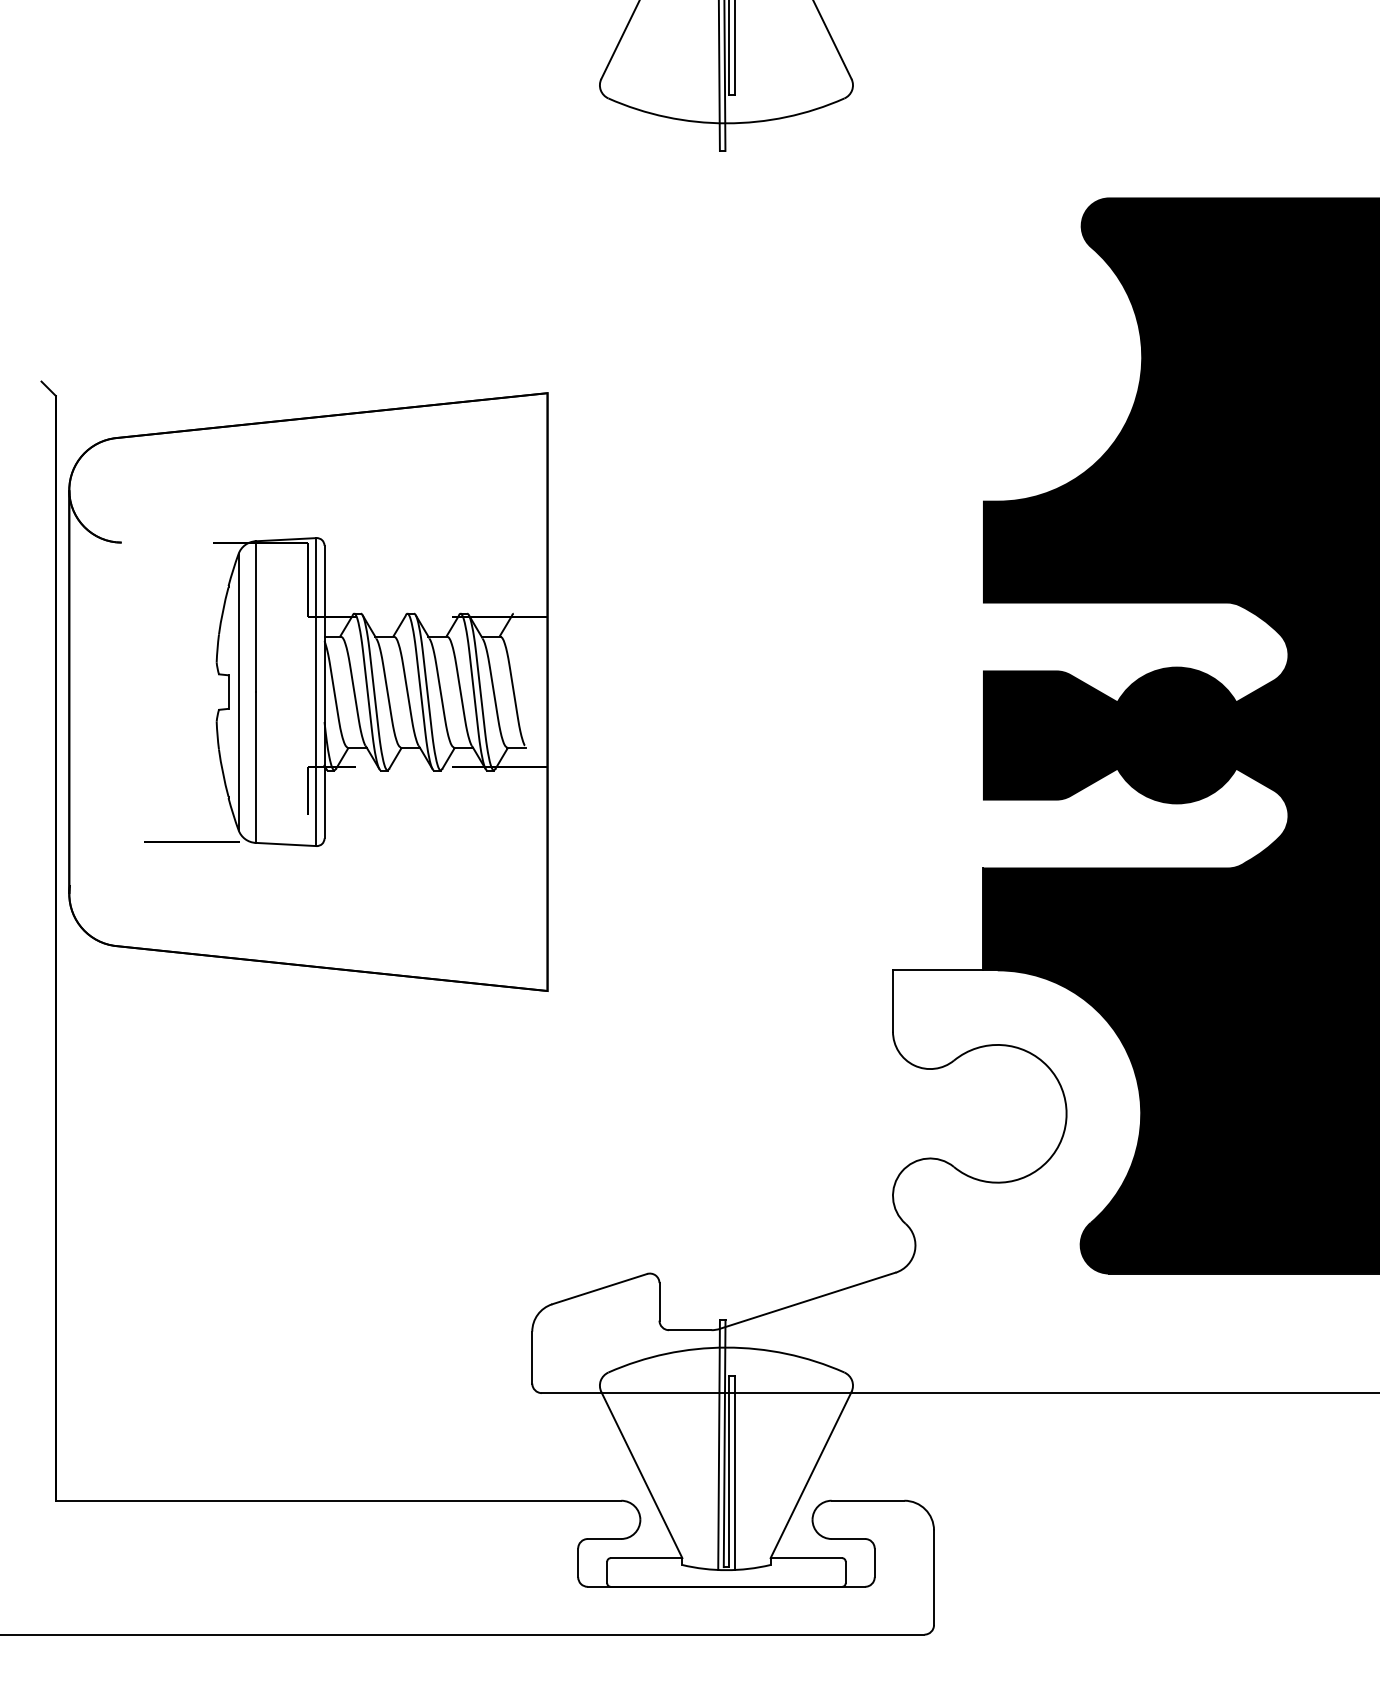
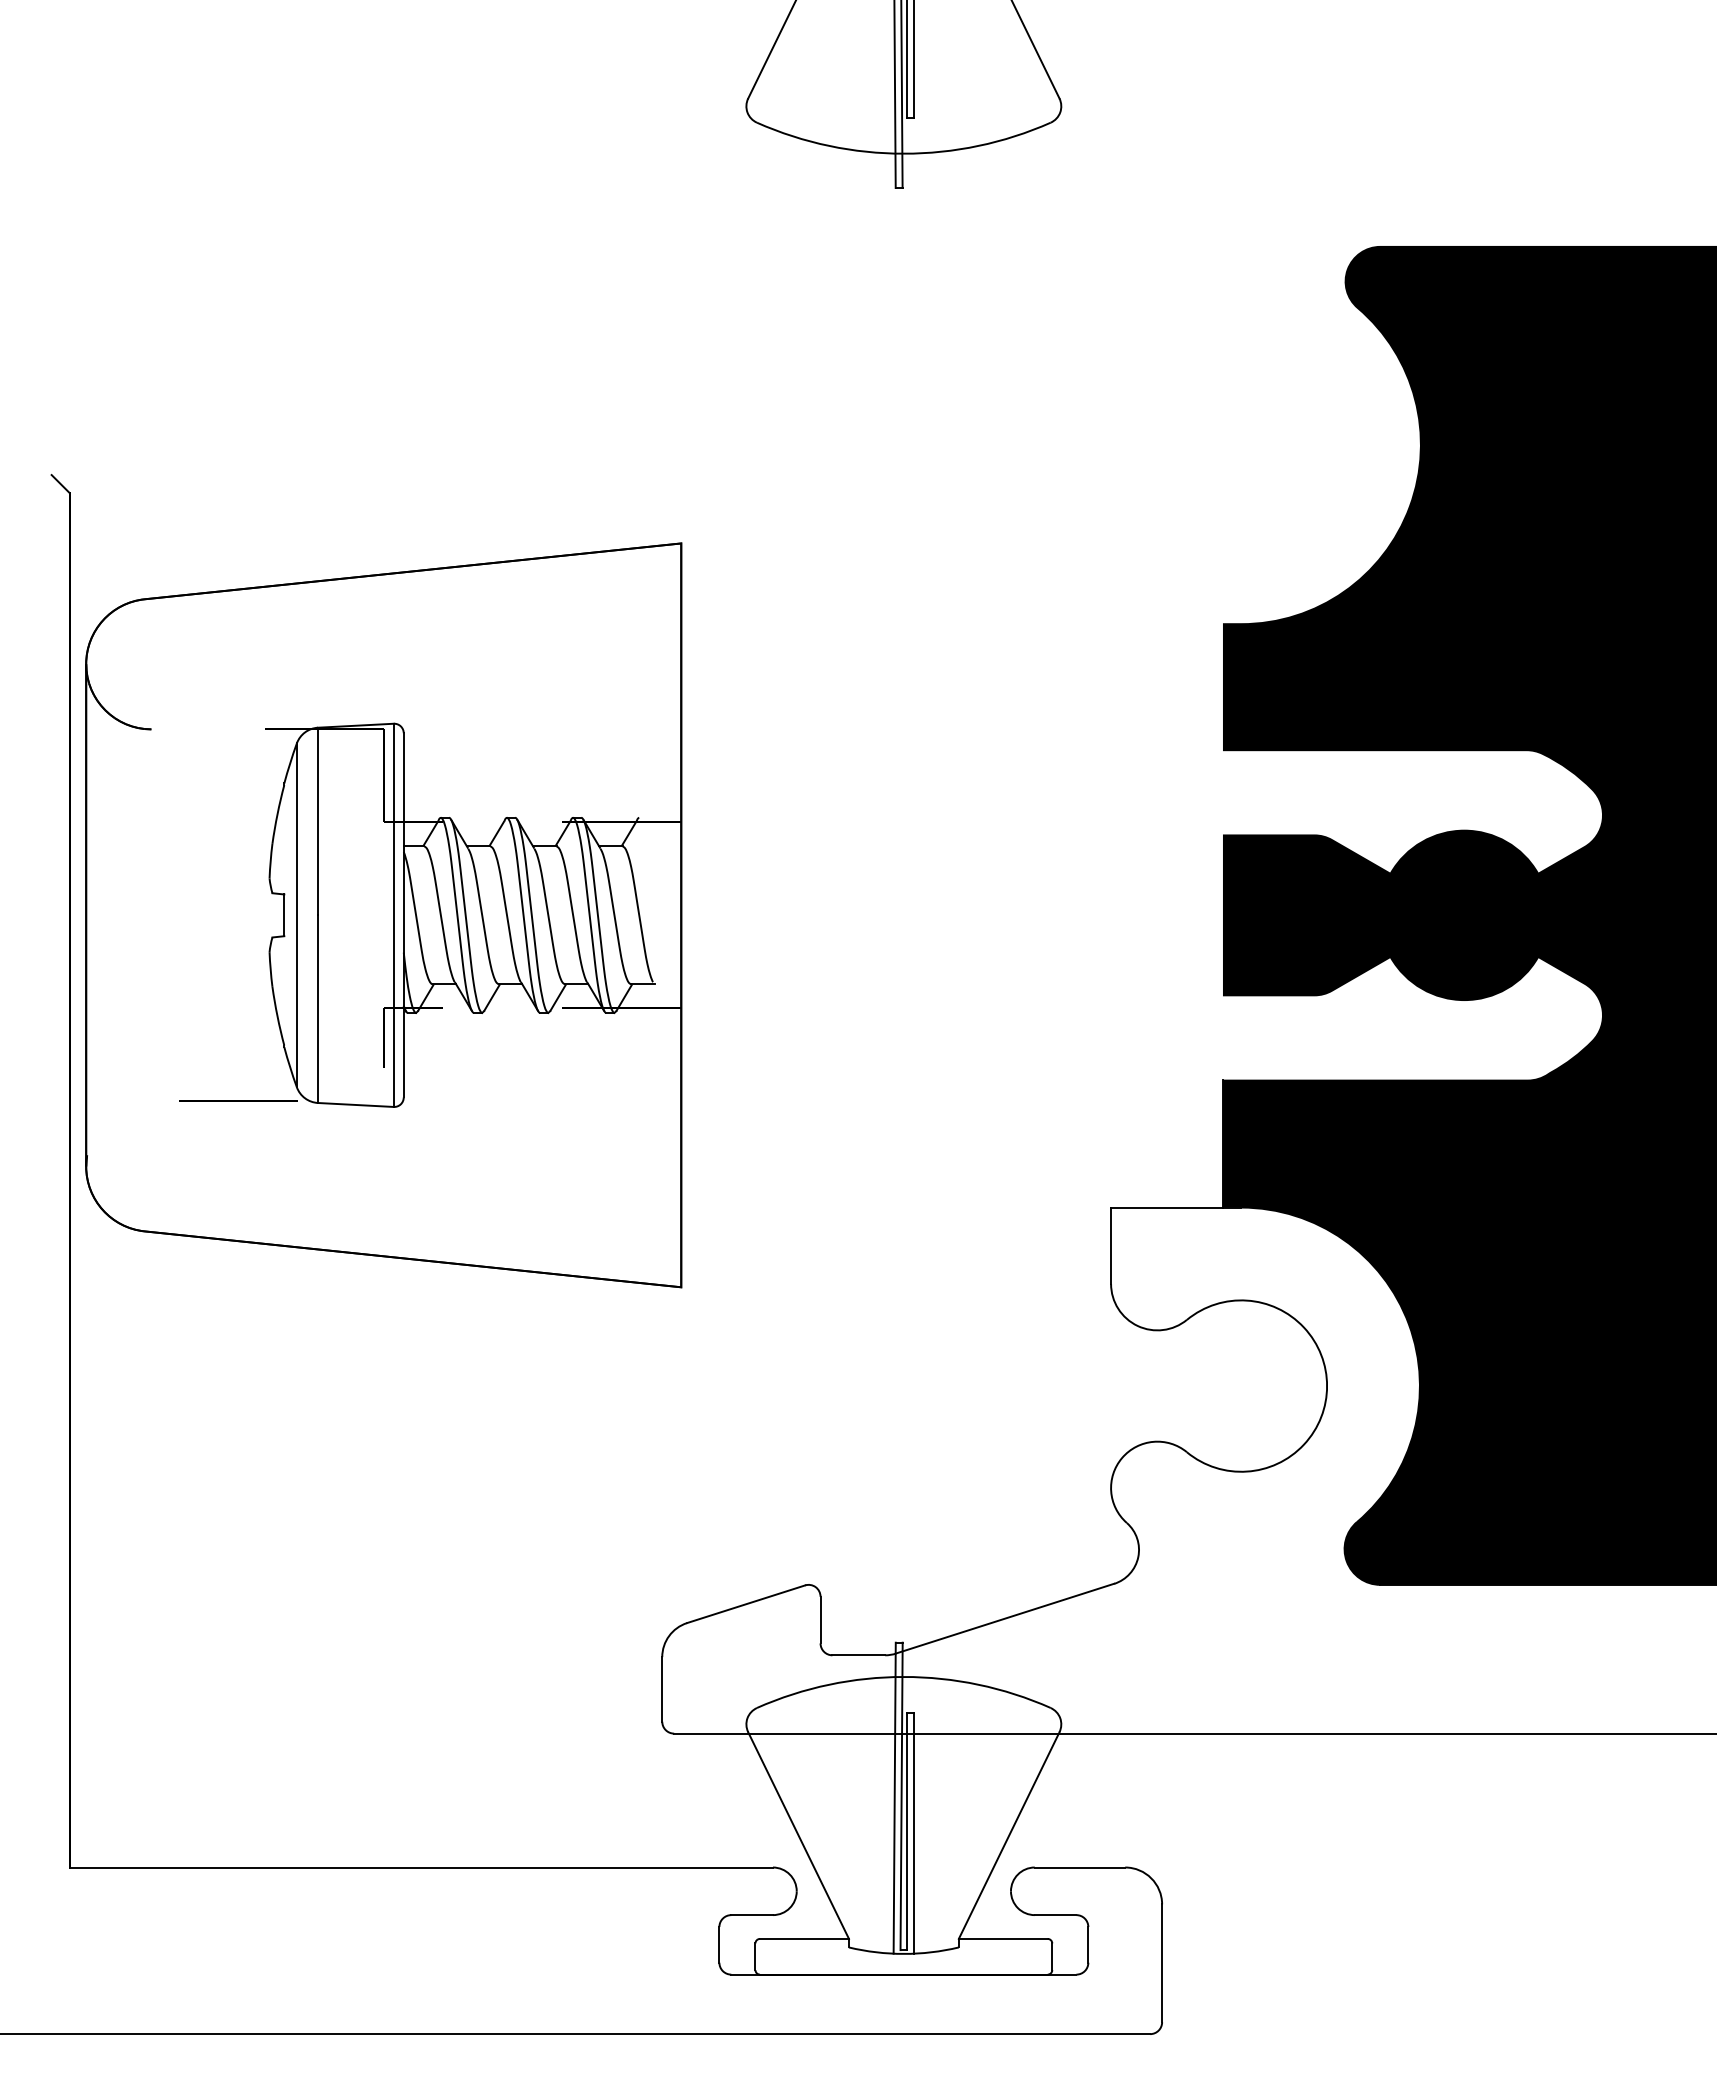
part: (308, 692) -> (383, 915), moved

